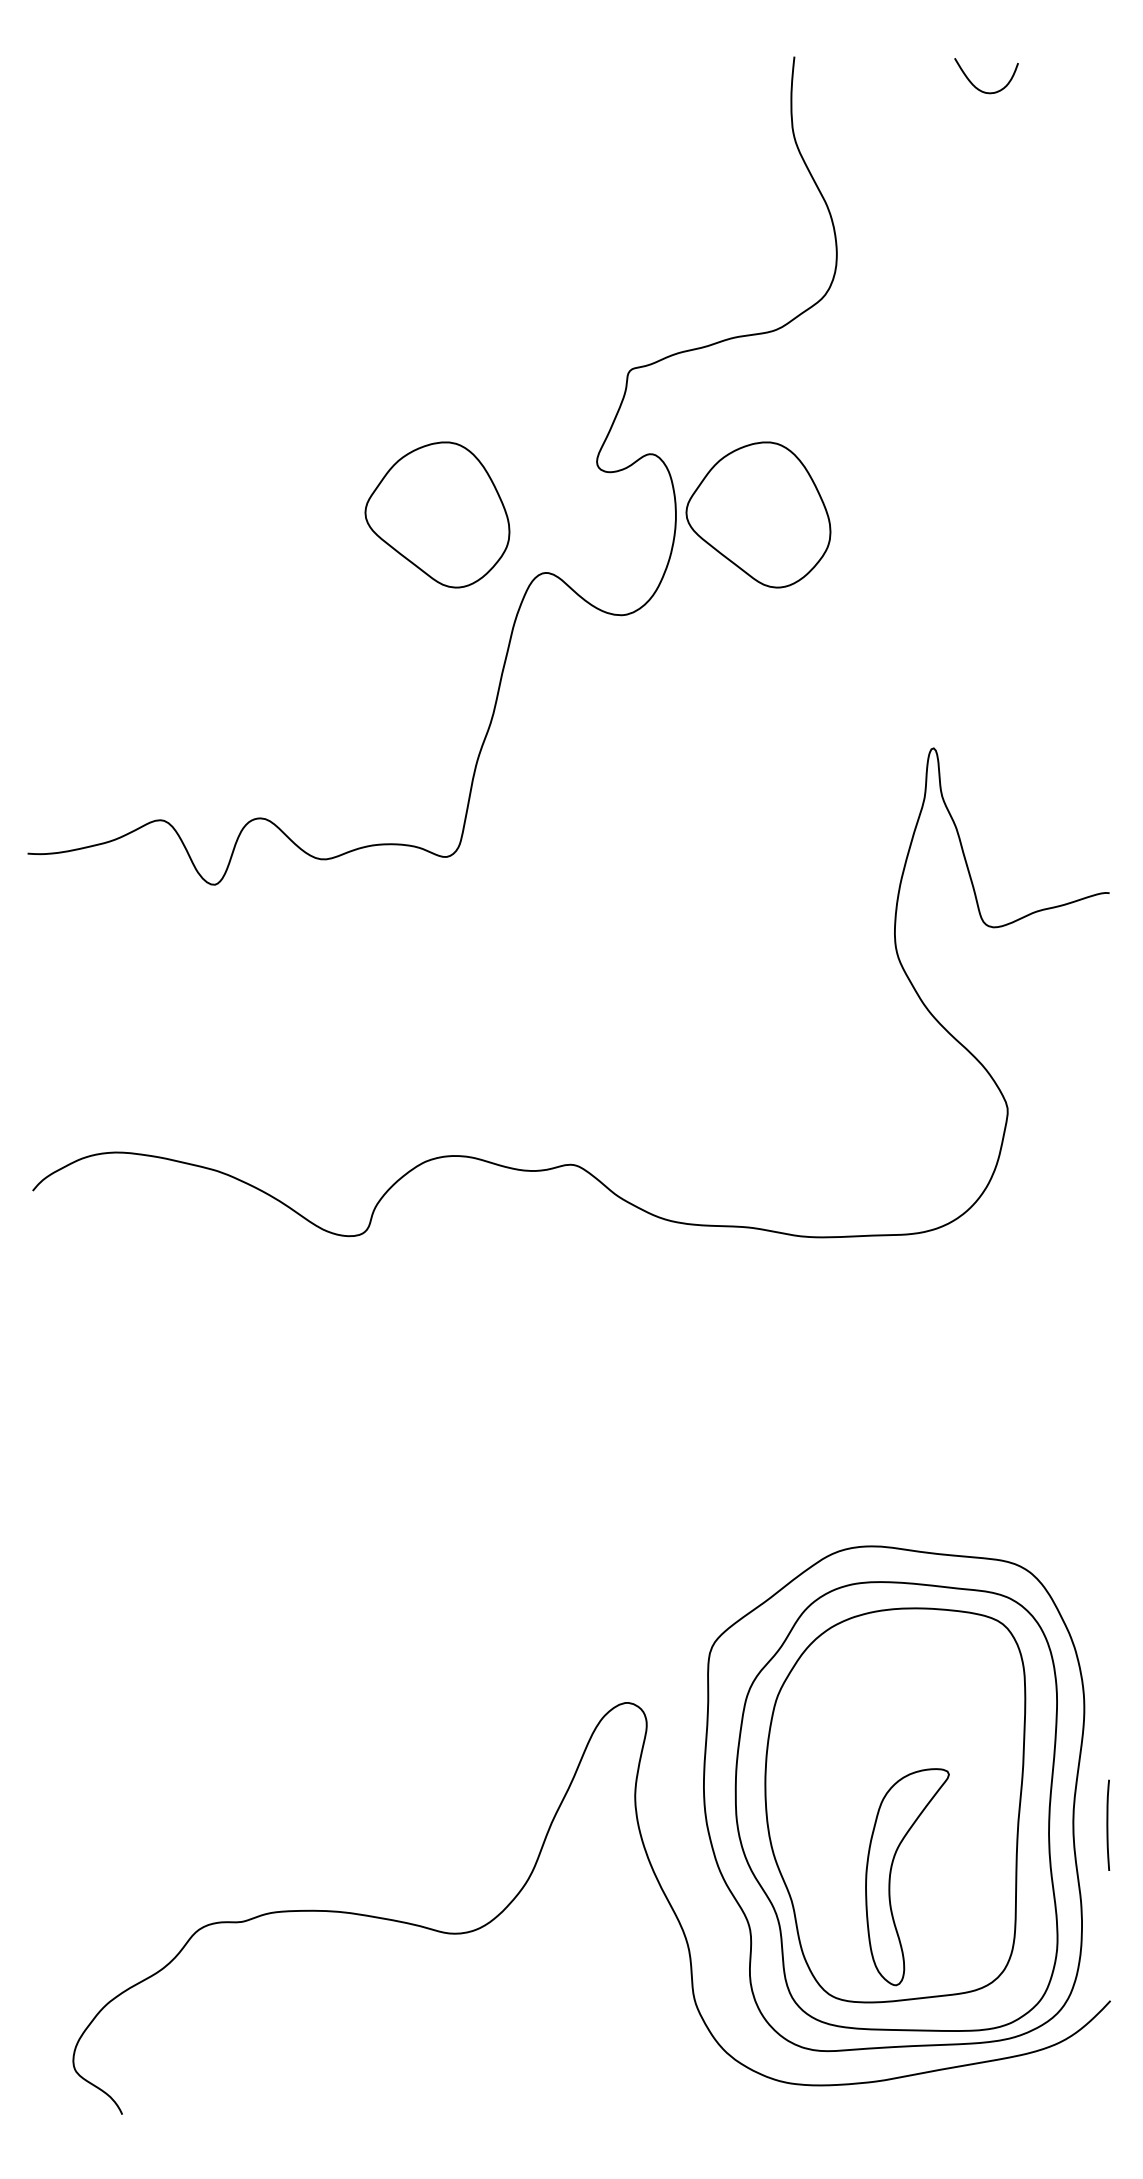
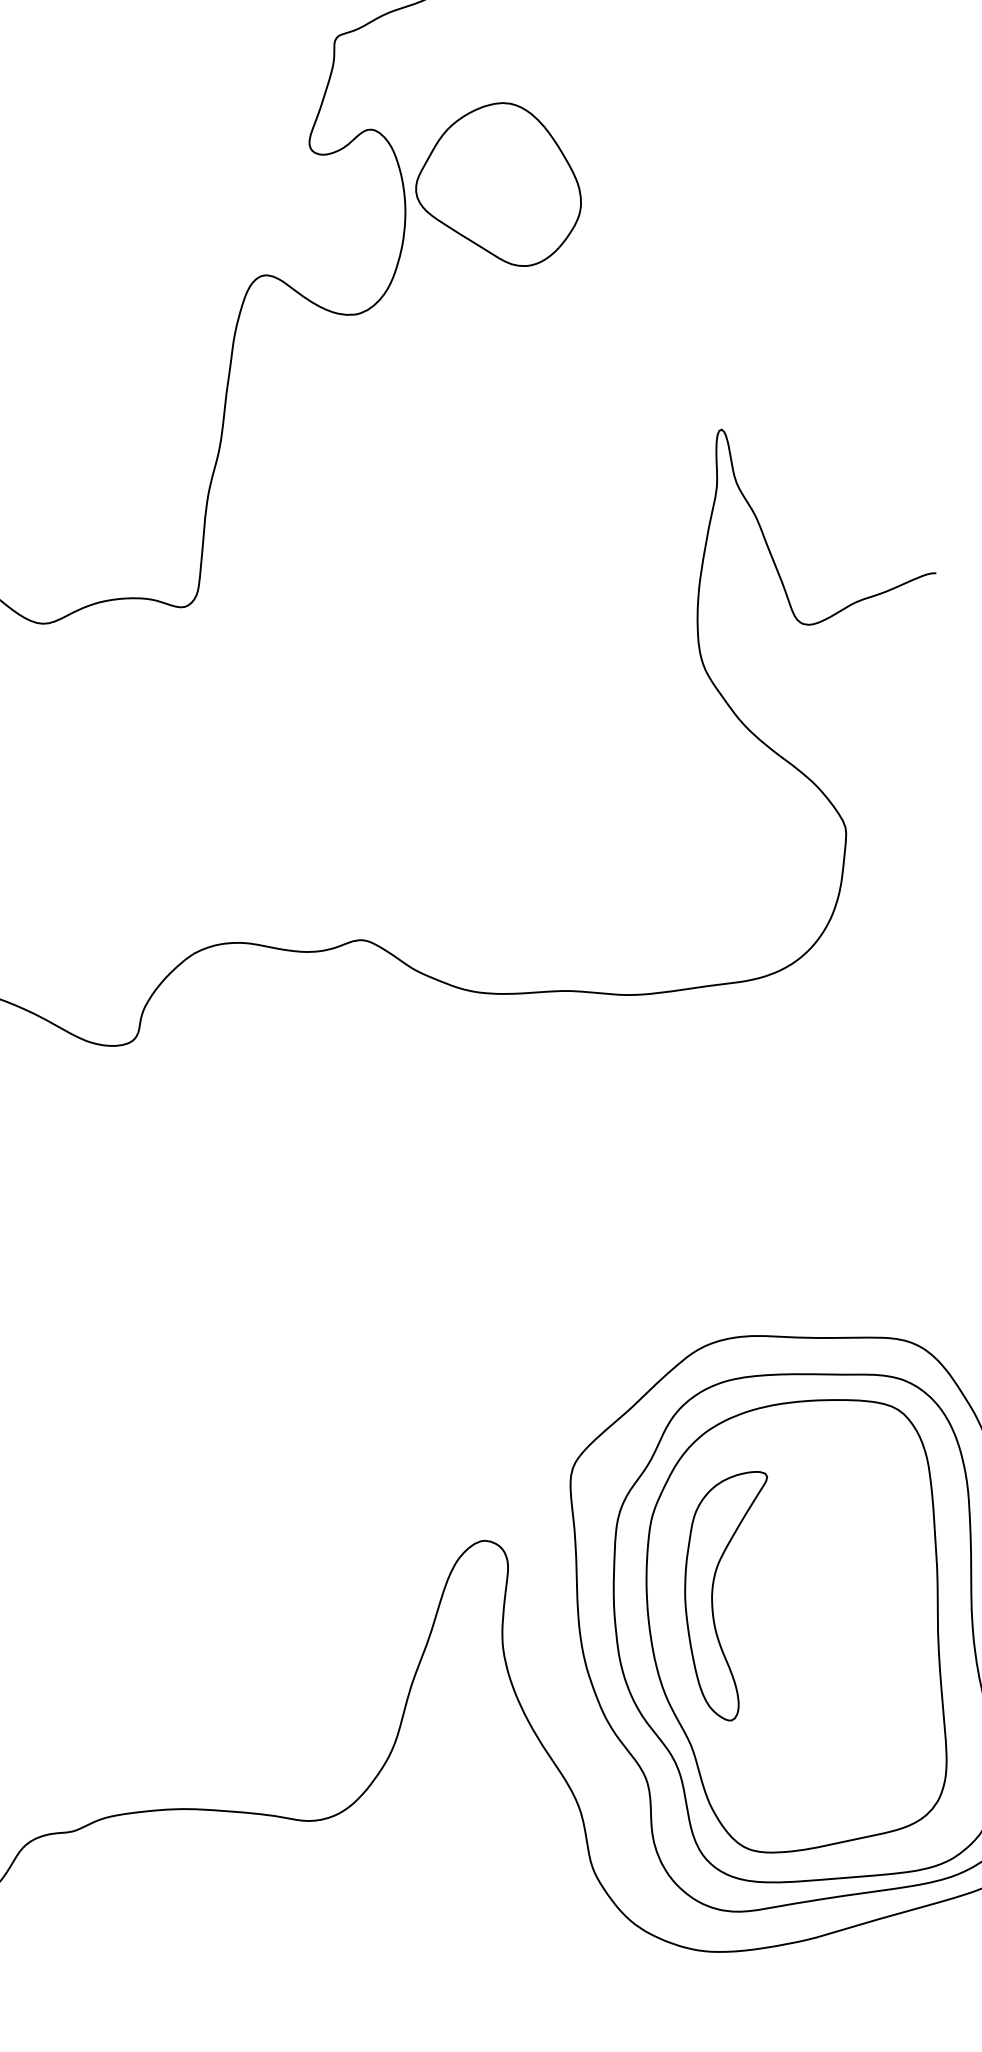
part: (437, 514) -> (135, 221), removed
part: (891, 1874) -> (713, 1596), moved

